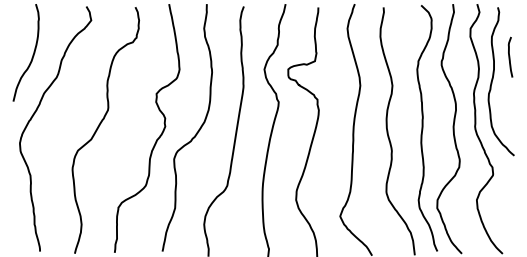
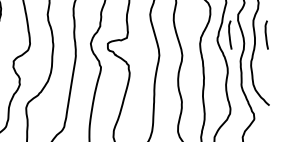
curve: (459, 56) -> (230, 34), added

